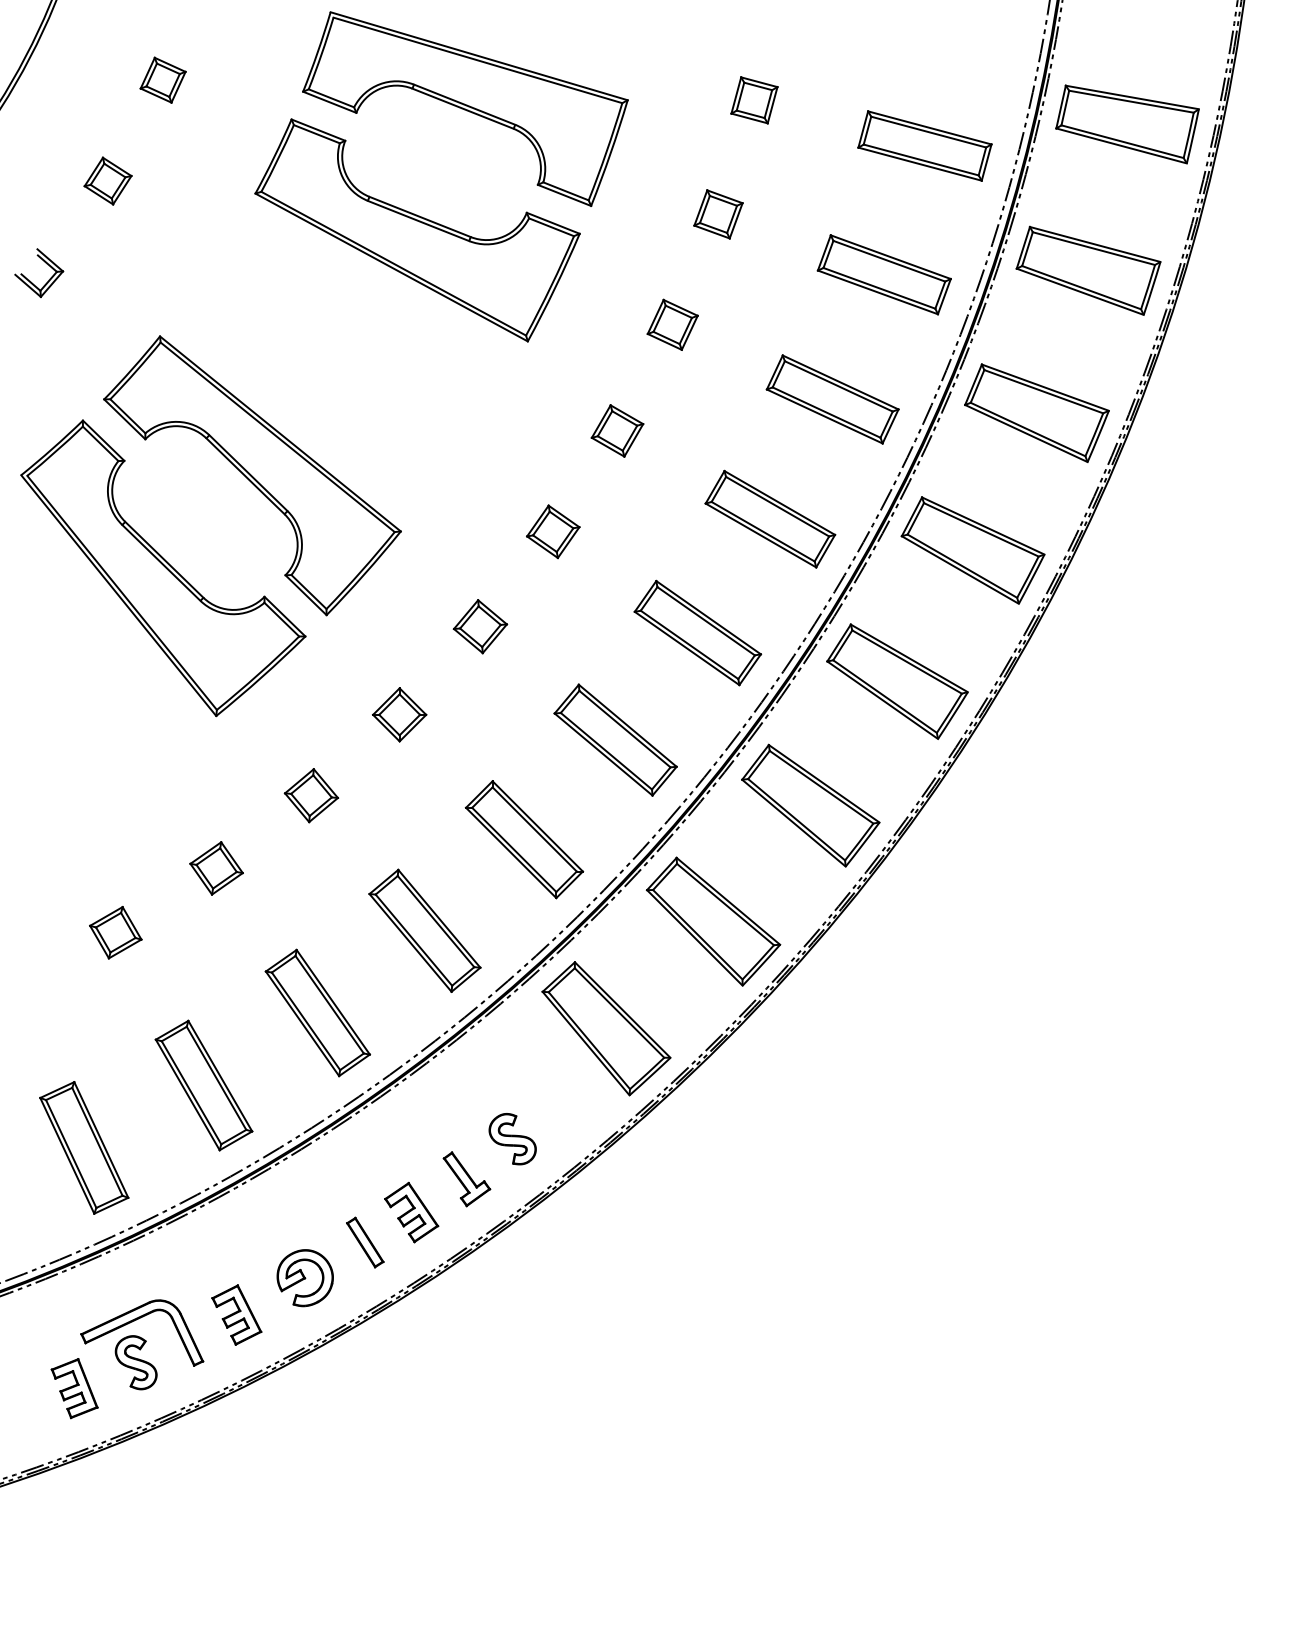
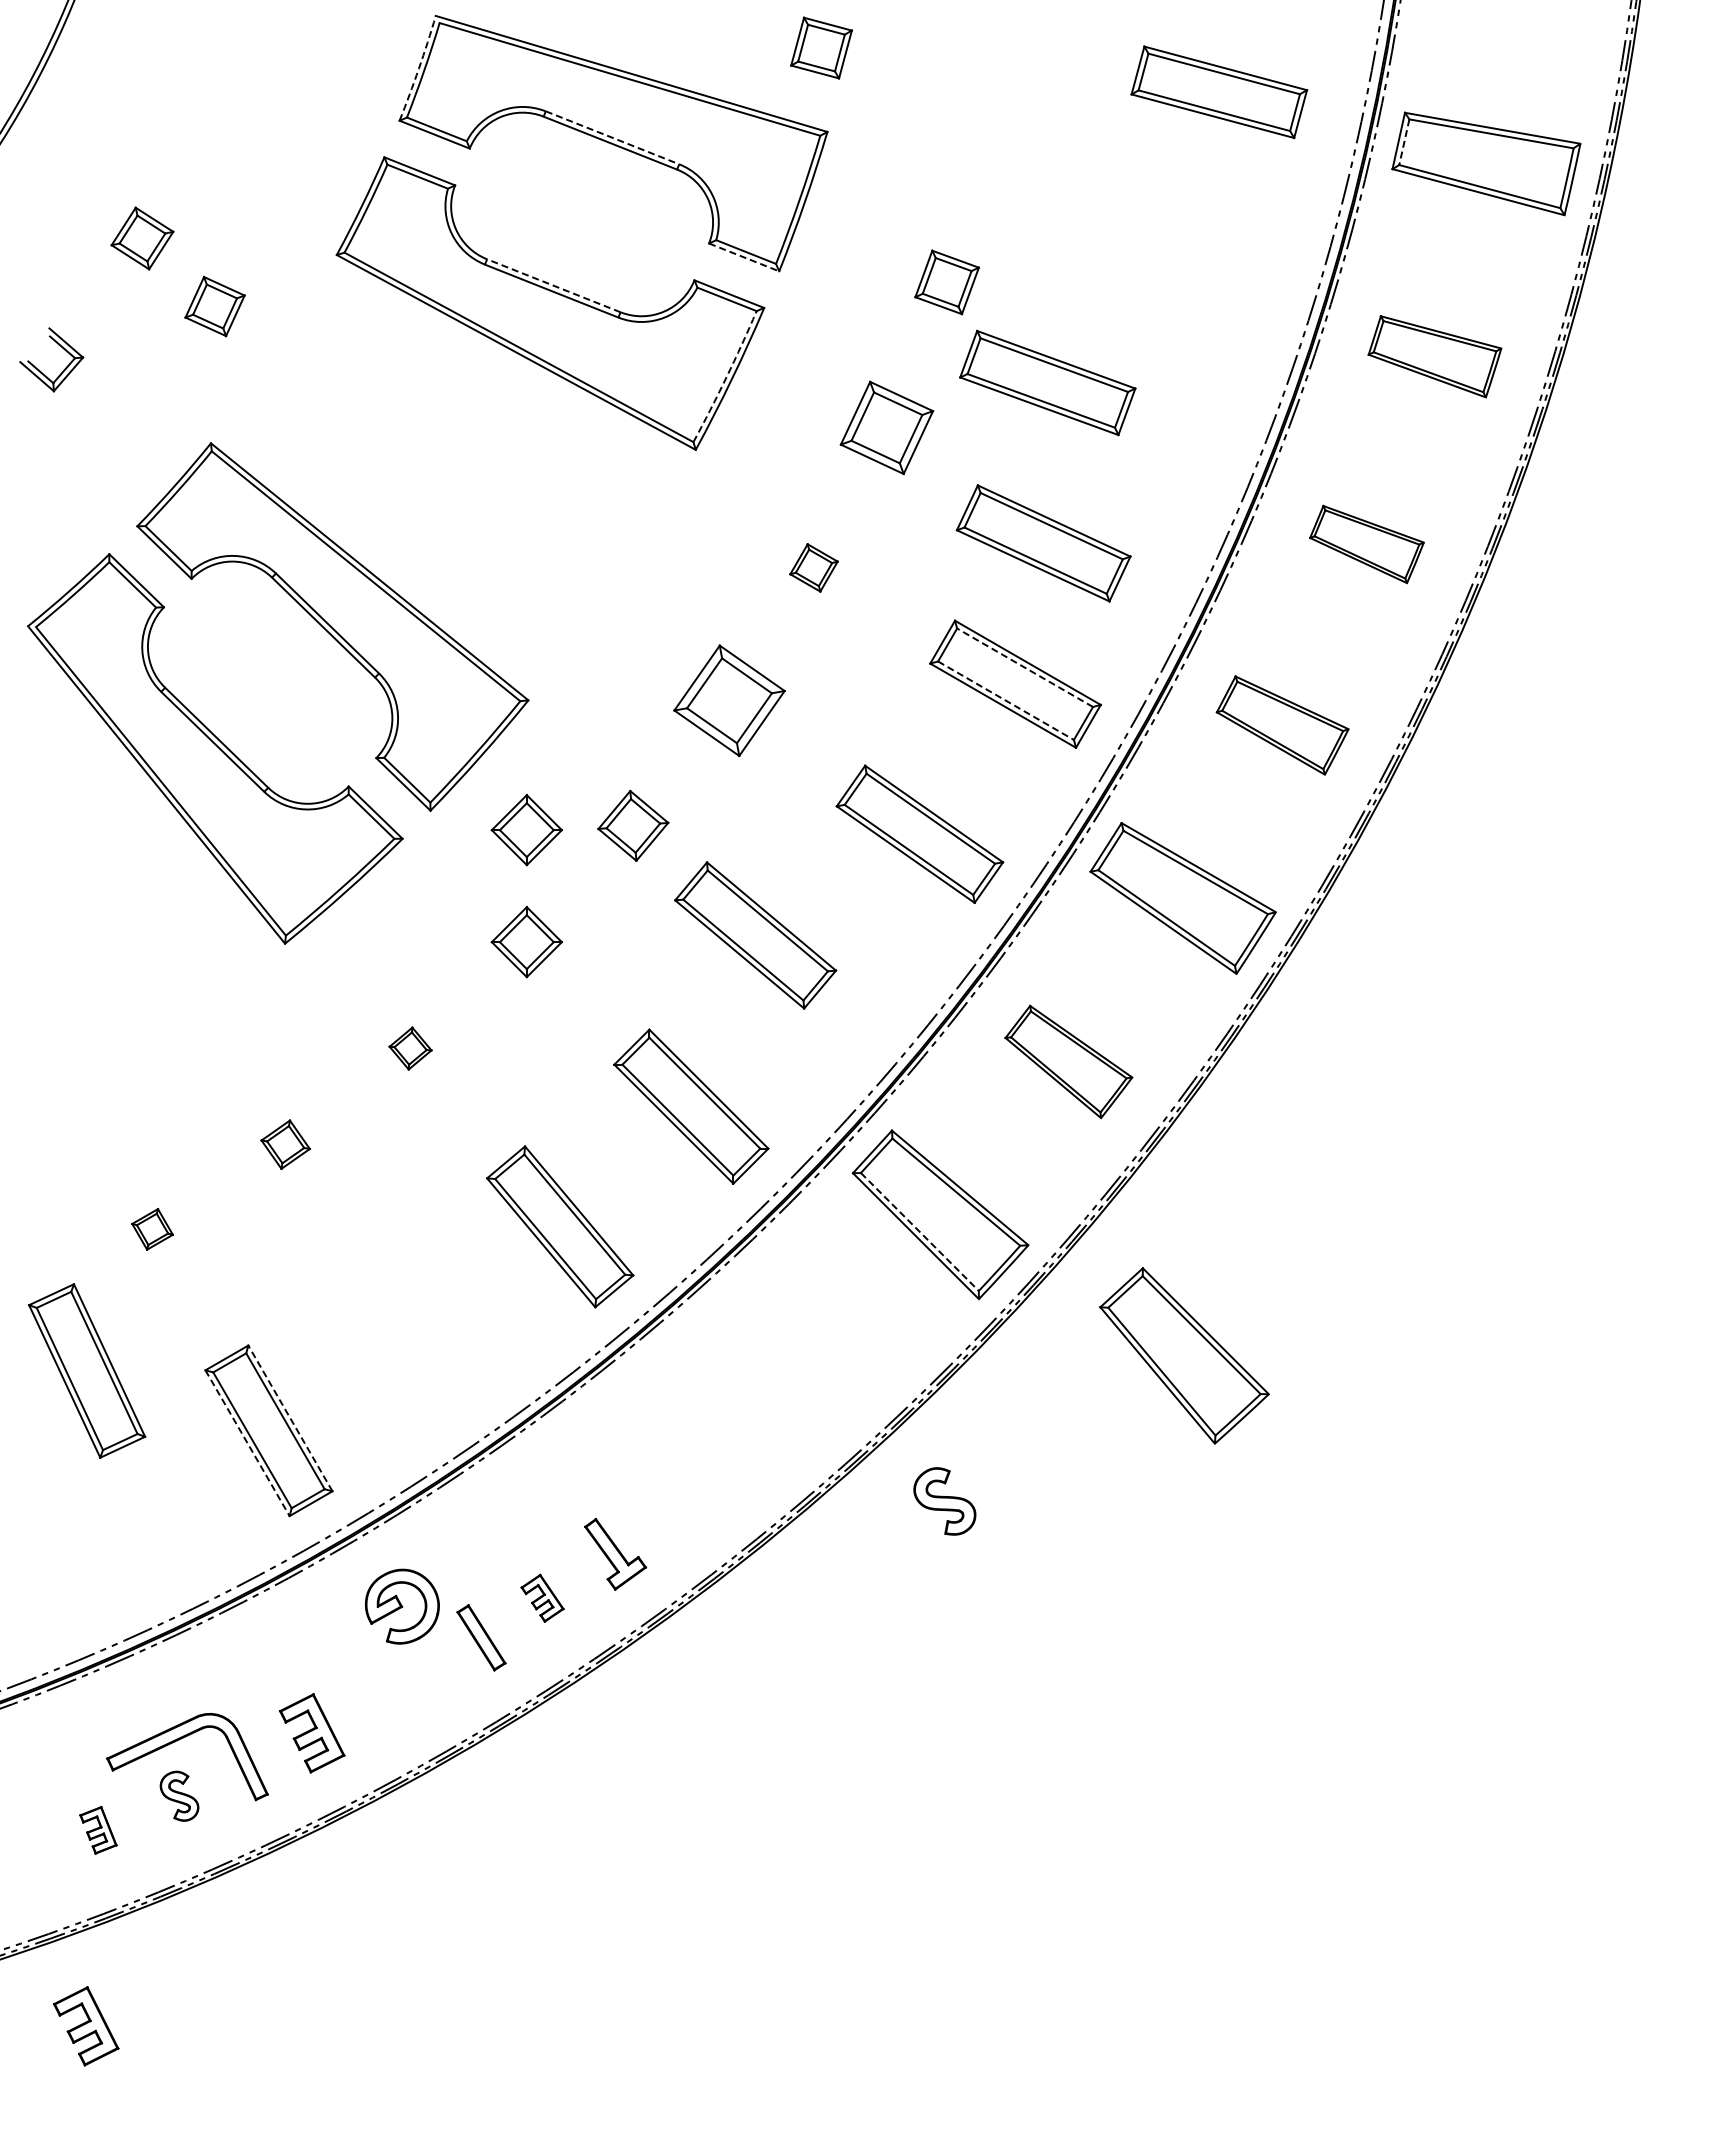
arc: (317, 52) -> (418, 68), solid -> dashed
part: (162, 80) -> (214, 306), moved
part: (754, 99) -> (821, 47), moved
line: (464, 104) -> (612, 137), solid -> dashed
line: (1065, 108) -> (1404, 142), solid -> dashed
part: (925, 146) -> (1219, 92), moved
line: (564, 195) -> (744, 257), solid -> dashed
line: (419, 216) -> (553, 285), solid -> dashed
part: (1088, 270) -> (1434, 356), size x0.7
part: (884, 274) -> (1047, 382), moved
arc: (551, 286) -> (726, 377), solid -> dashed
part: (672, 325) -> (886, 428), size x1.4
part: (832, 399) -> (1043, 543), moved
part: (1036, 413) -> (1366, 544), size x0.6
part: (617, 430) -> (813, 567), size x0.7
line: (777, 506) -> (1024, 667), solid -> dashed
part: (552, 531) -> (728, 700), size x1.6
line: (763, 531) -> (1006, 700), solid -> dashed
part: (972, 550) -> (1282, 725), size x0.7
part: (399, 630) -> (526, 830), added
part: (615, 740) -> (755, 935), moved
part: (311, 795) -> (410, 1048), size x0.6
part: (810, 805) -> (1068, 1061), size x0.7
part: (216, 868) -> (285, 1144), size x0.7
part: (115, 932) -> (152, 1229), size x0.6
line: (698, 935) -> (920, 1232), solid -> dashed
part: (317, 1012) -> (418, 1334), removed
part: (606, 1028) -> (1184, 1355), moved
line: (220, 1076) -> (290, 1418), solid -> dashed
line: (187, 1095) -> (247, 1443), solid -> dashed
part: (512, 1139) -> (944, 1501), moved
part: (84, 1147) -> (87, 1370), moved
part: (411, 1212) -> (542, 1598), size x0.6
part: (305, 1278) -> (402, 1606), moved
part: (136, 1362) -> (179, 1796), size x0.7
part: (74, 1388) -> (98, 1830), size x0.6
part: (65, 1537) -> (86, 2026), added

